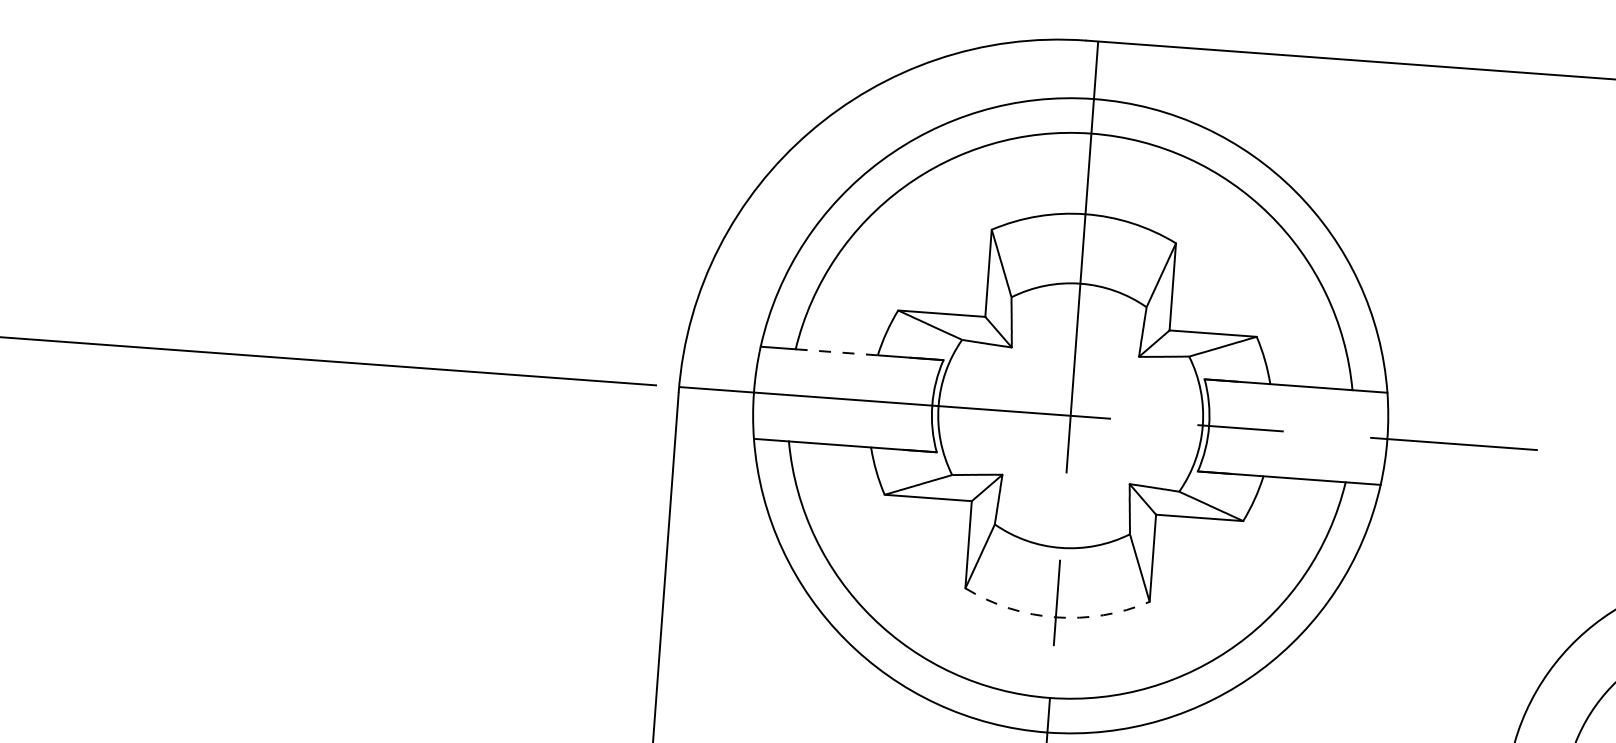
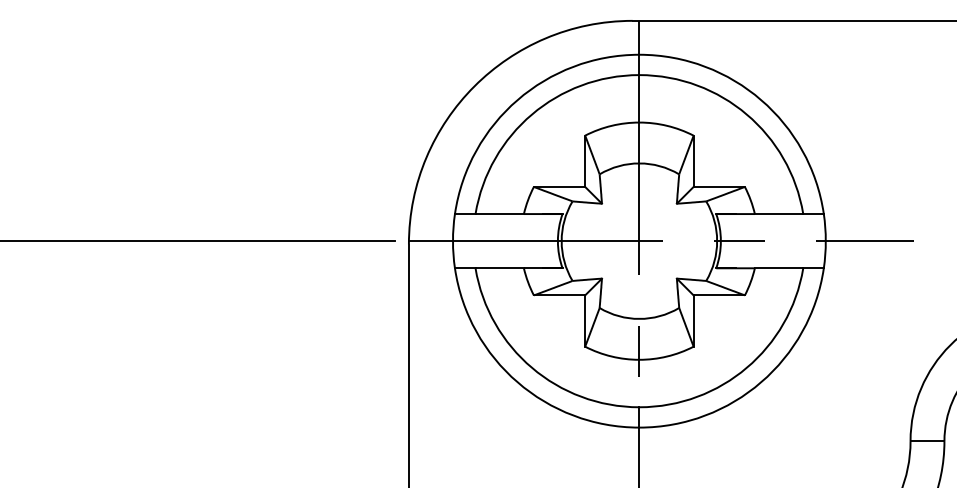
line: (838, 353) -> (500, 214), dashed -> solid
arc: (1056, 616) -> (639, 359), dashed -> solid

